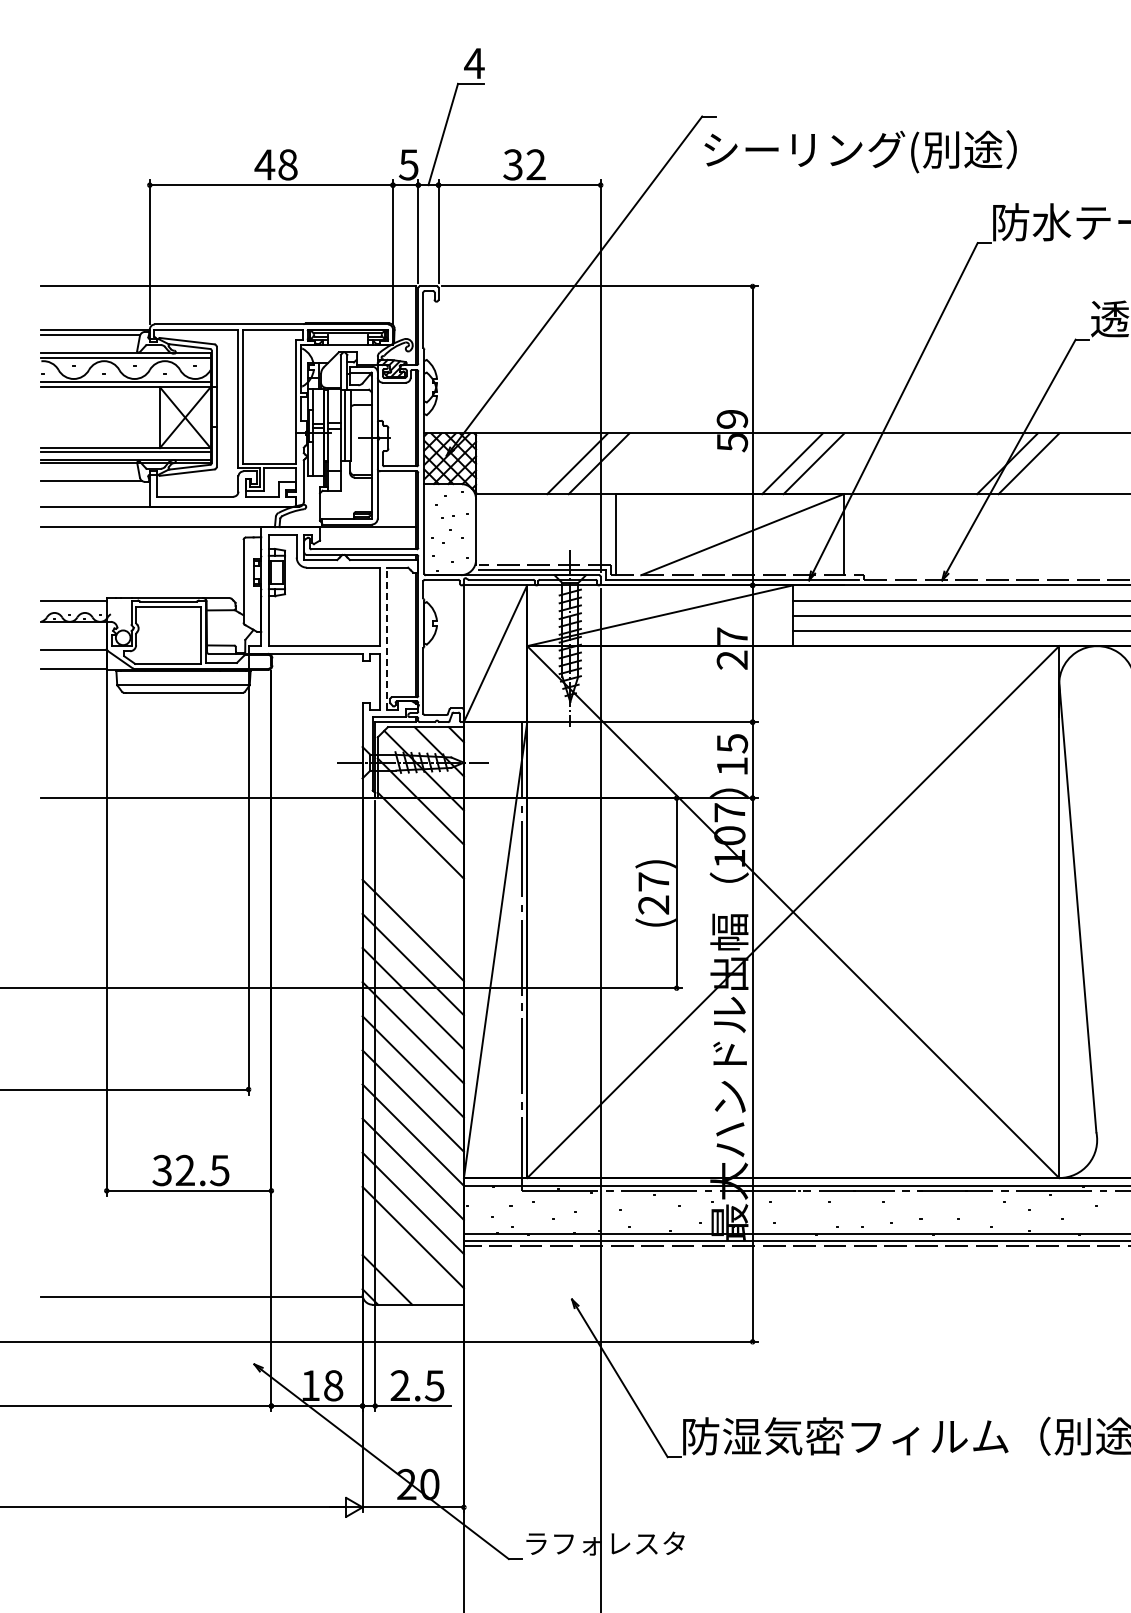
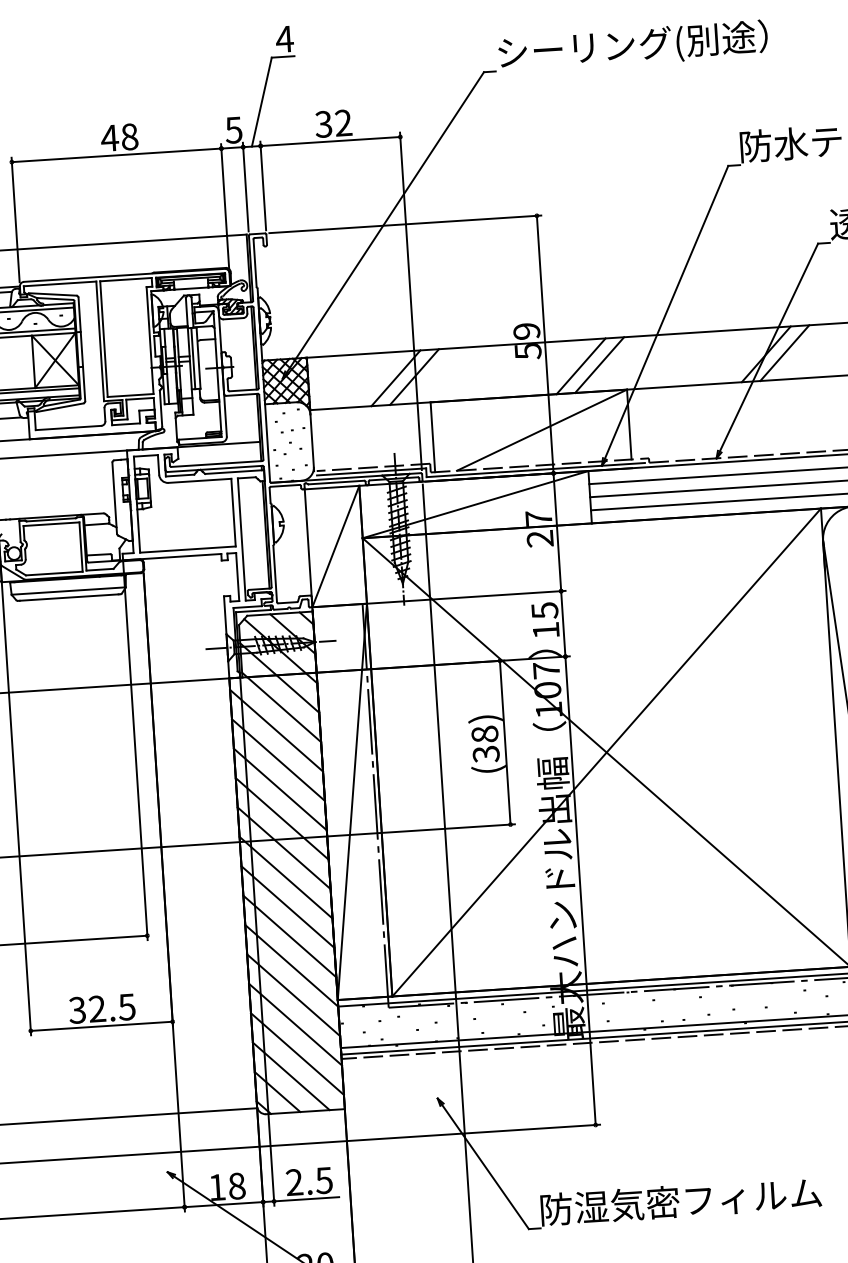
text: (860, 151) -> (633, 46), moved
line: (387, 638) -> (241, 539), dashed -> solid
line: (412, 861) -> (275, 730), added
text: (653, 893) -> (485, 744), (27) -> (38)
line: (412, 895) -> (277, 759), added
line: (404, 1262) -> (291, 1076), added

